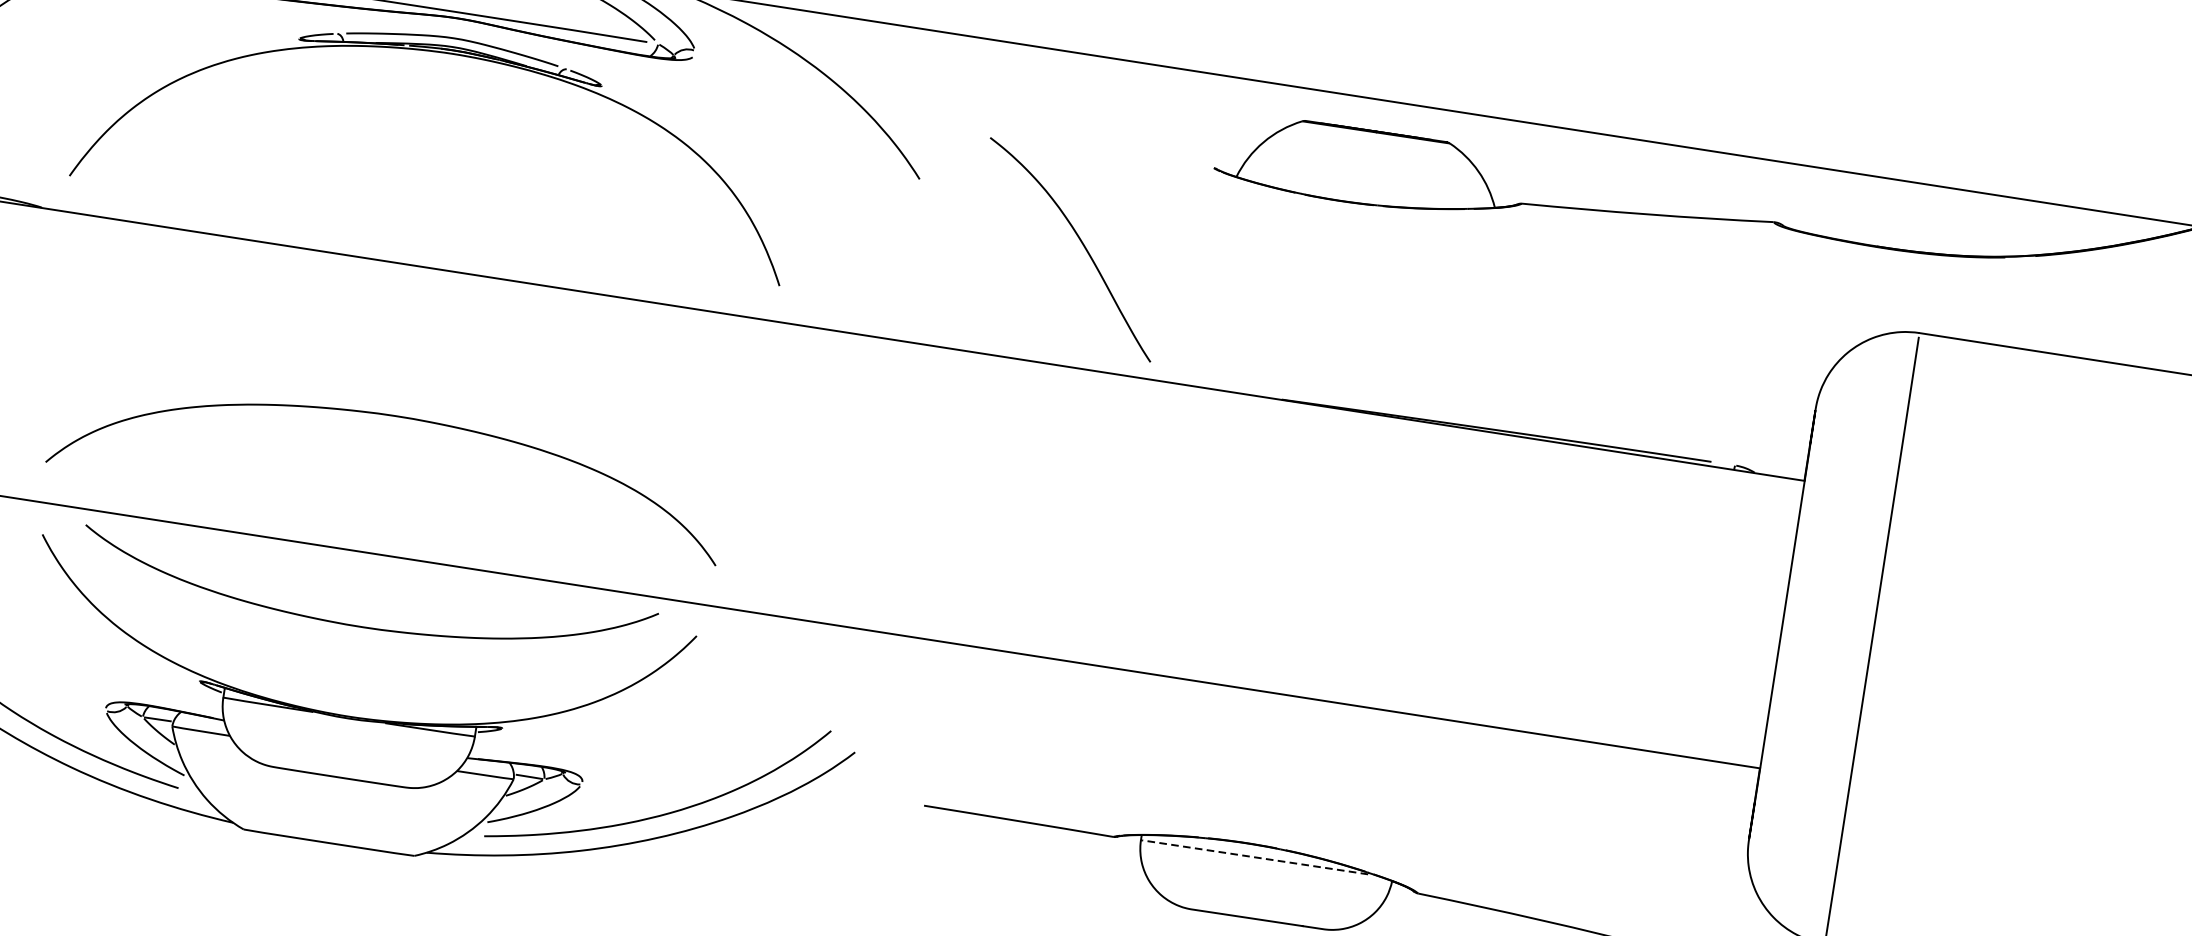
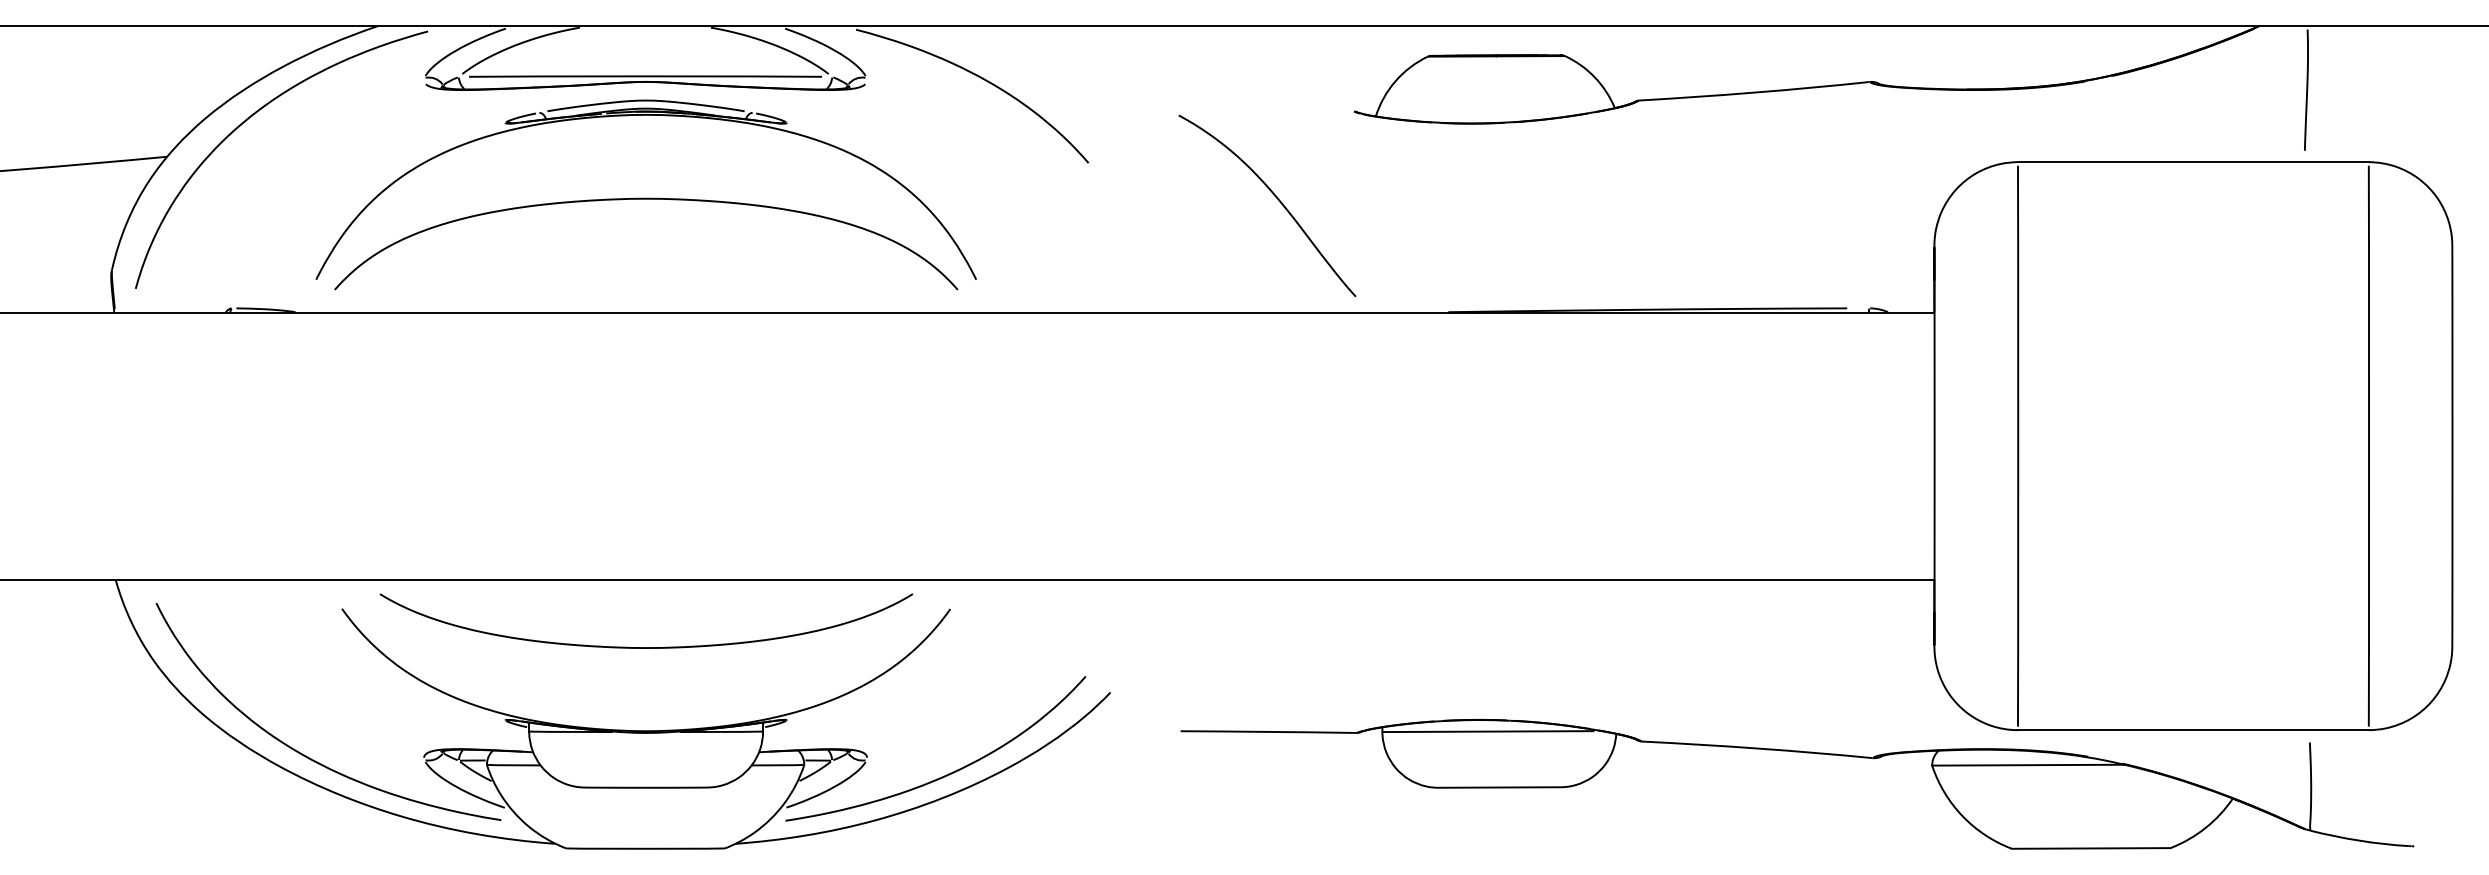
curve: (1080, 242) -> (1275, 197), moved
curve: (395, 416) -> (646, 199), moved
line: (1254, 857) -> (1487, 731), dashed -> solid

